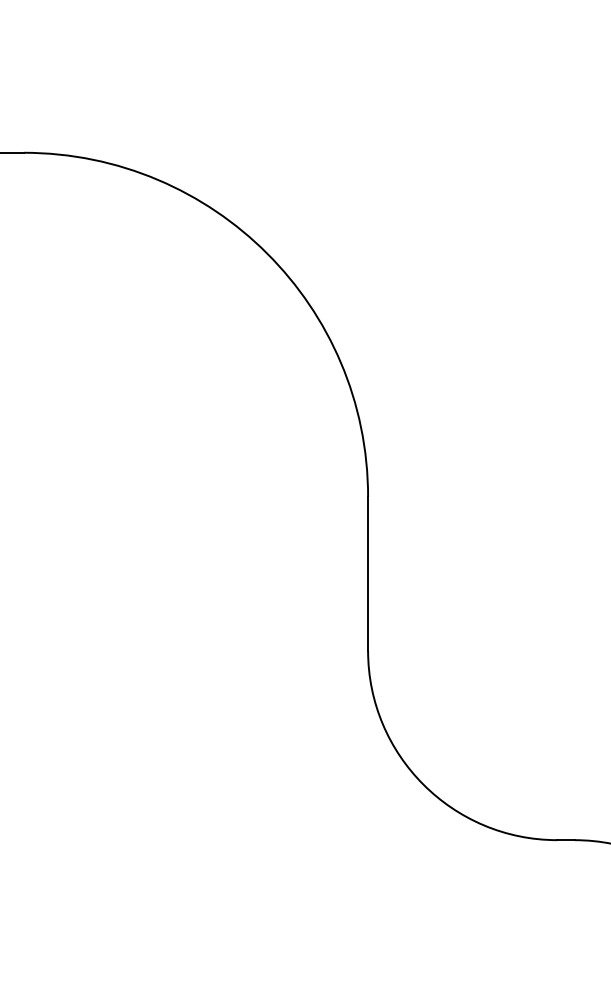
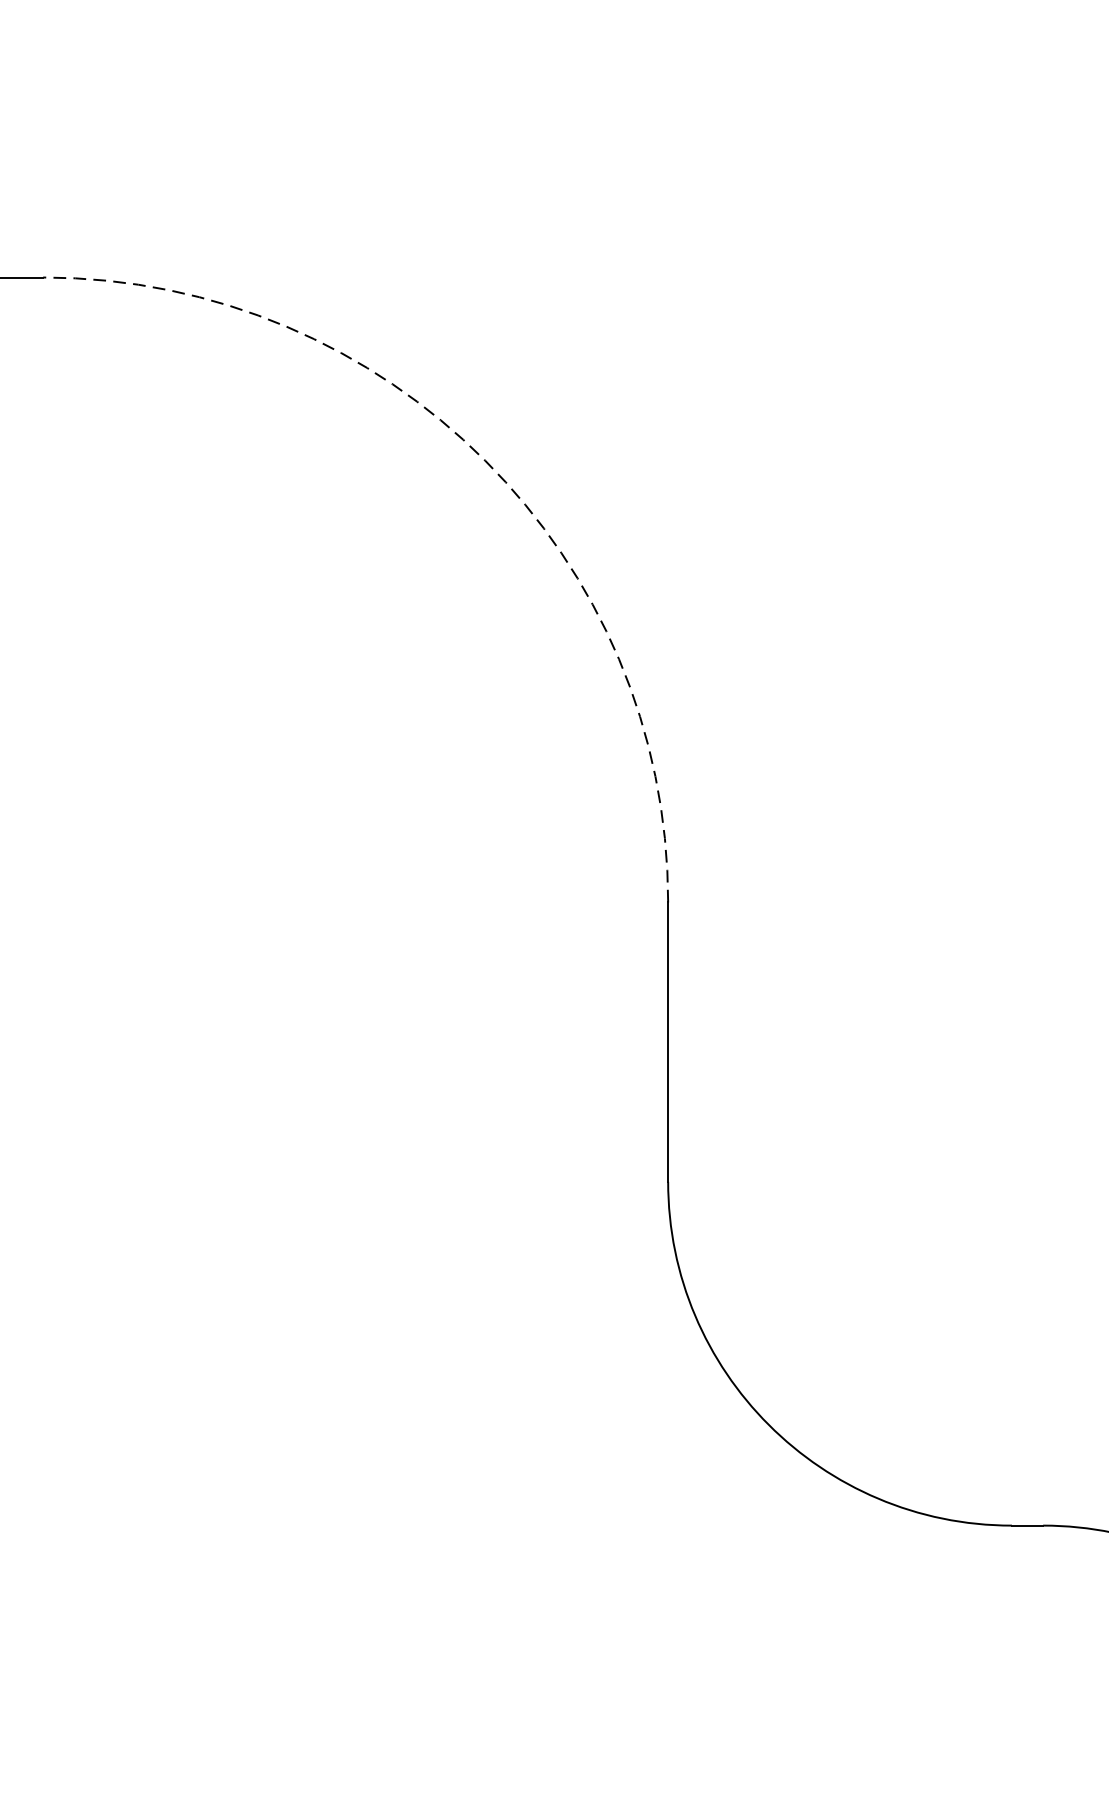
arc: (267, 253) -> (485, 460), solid -> dashed

